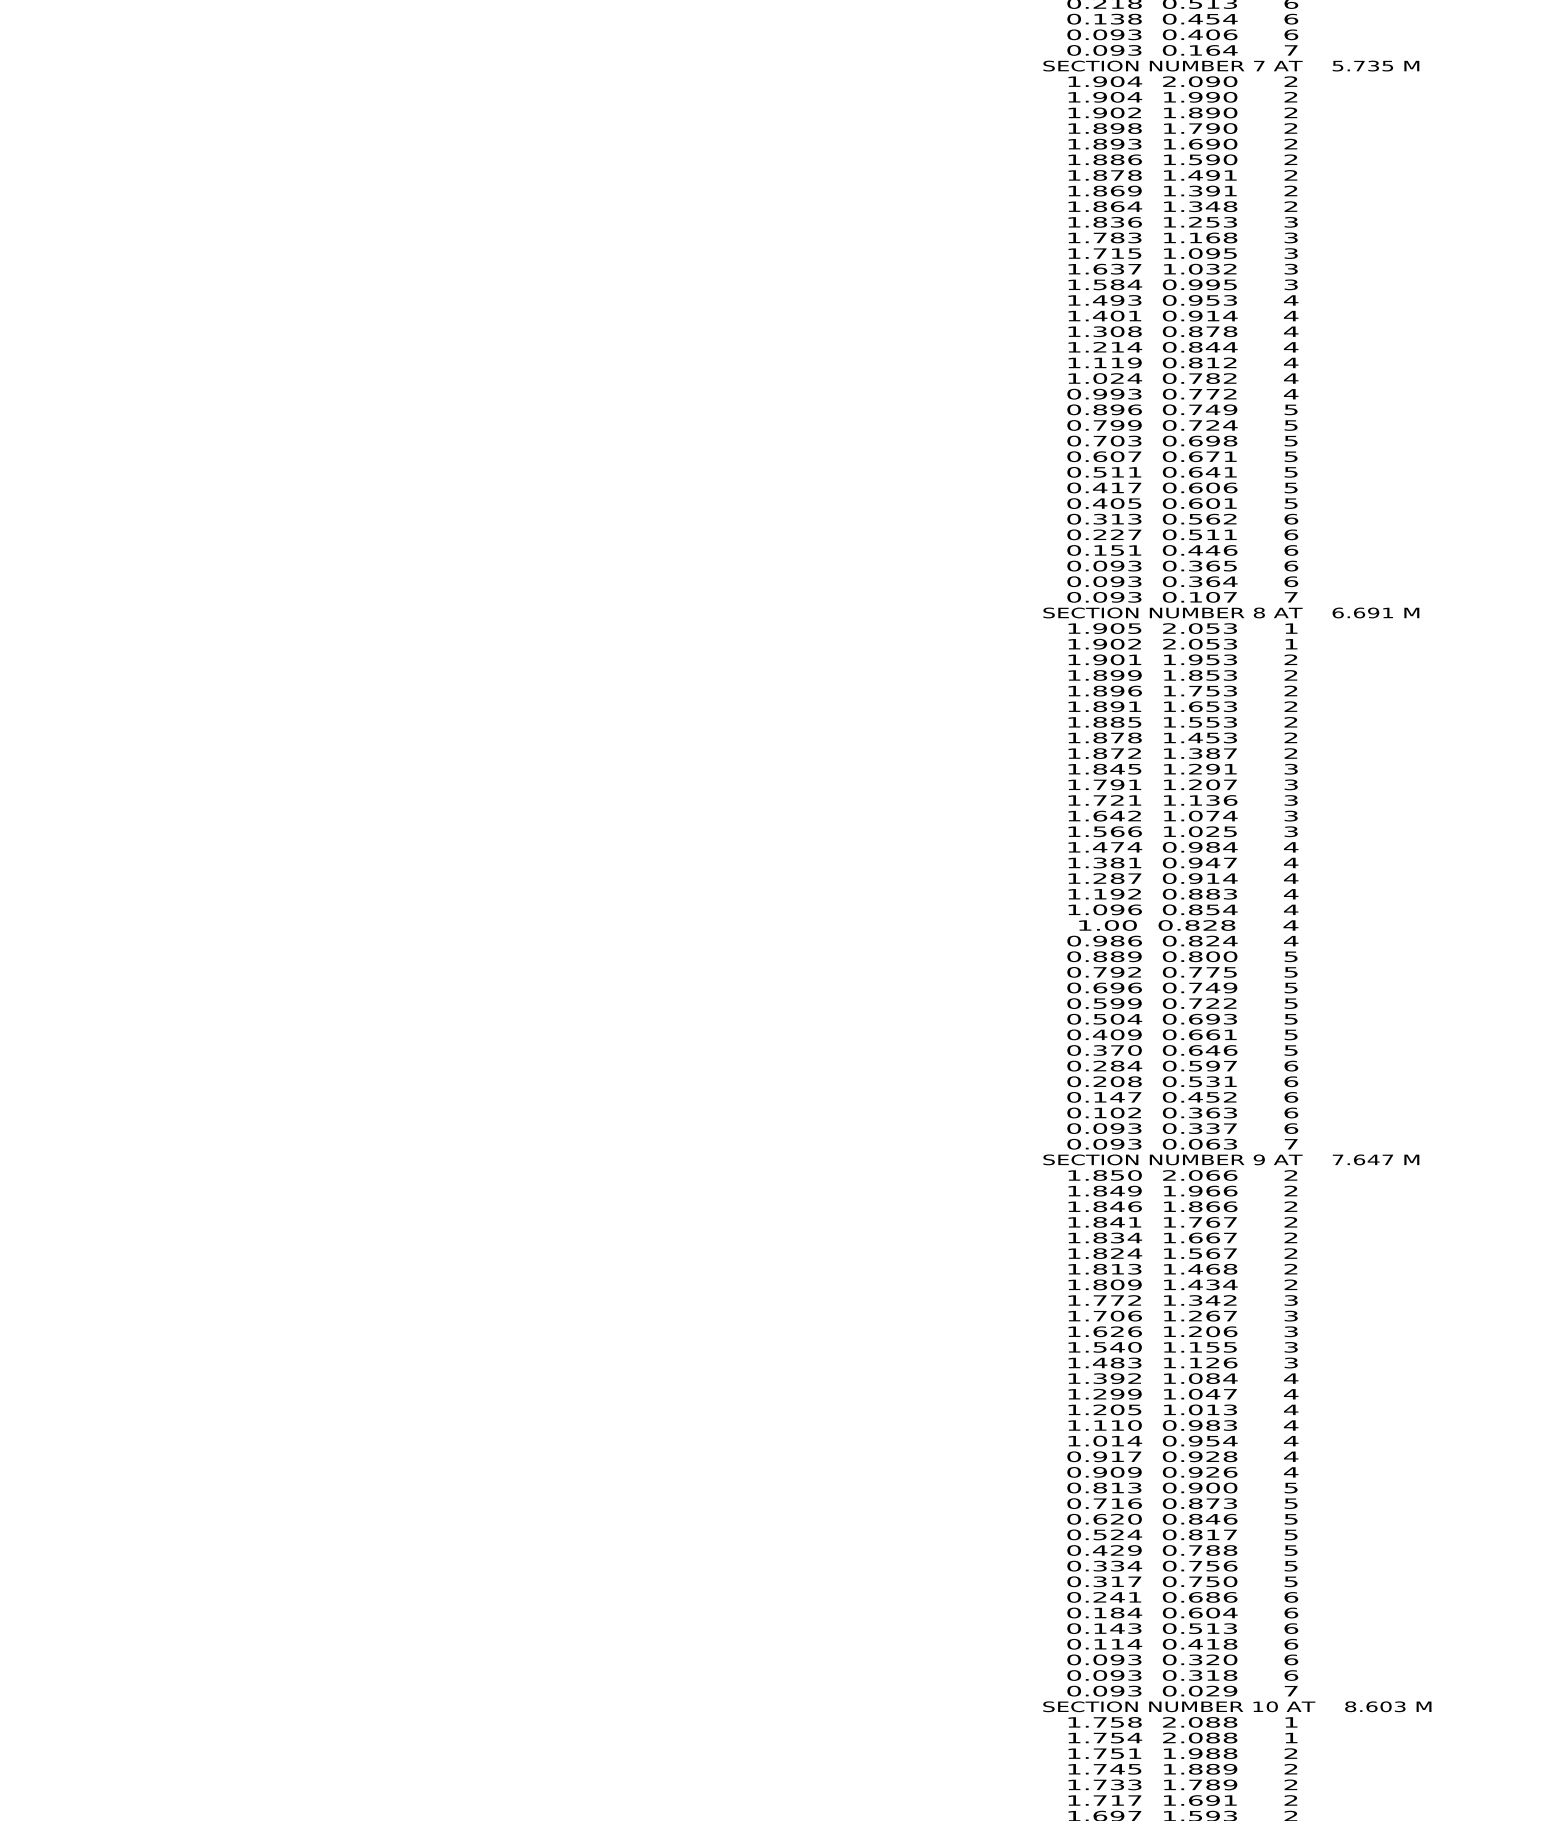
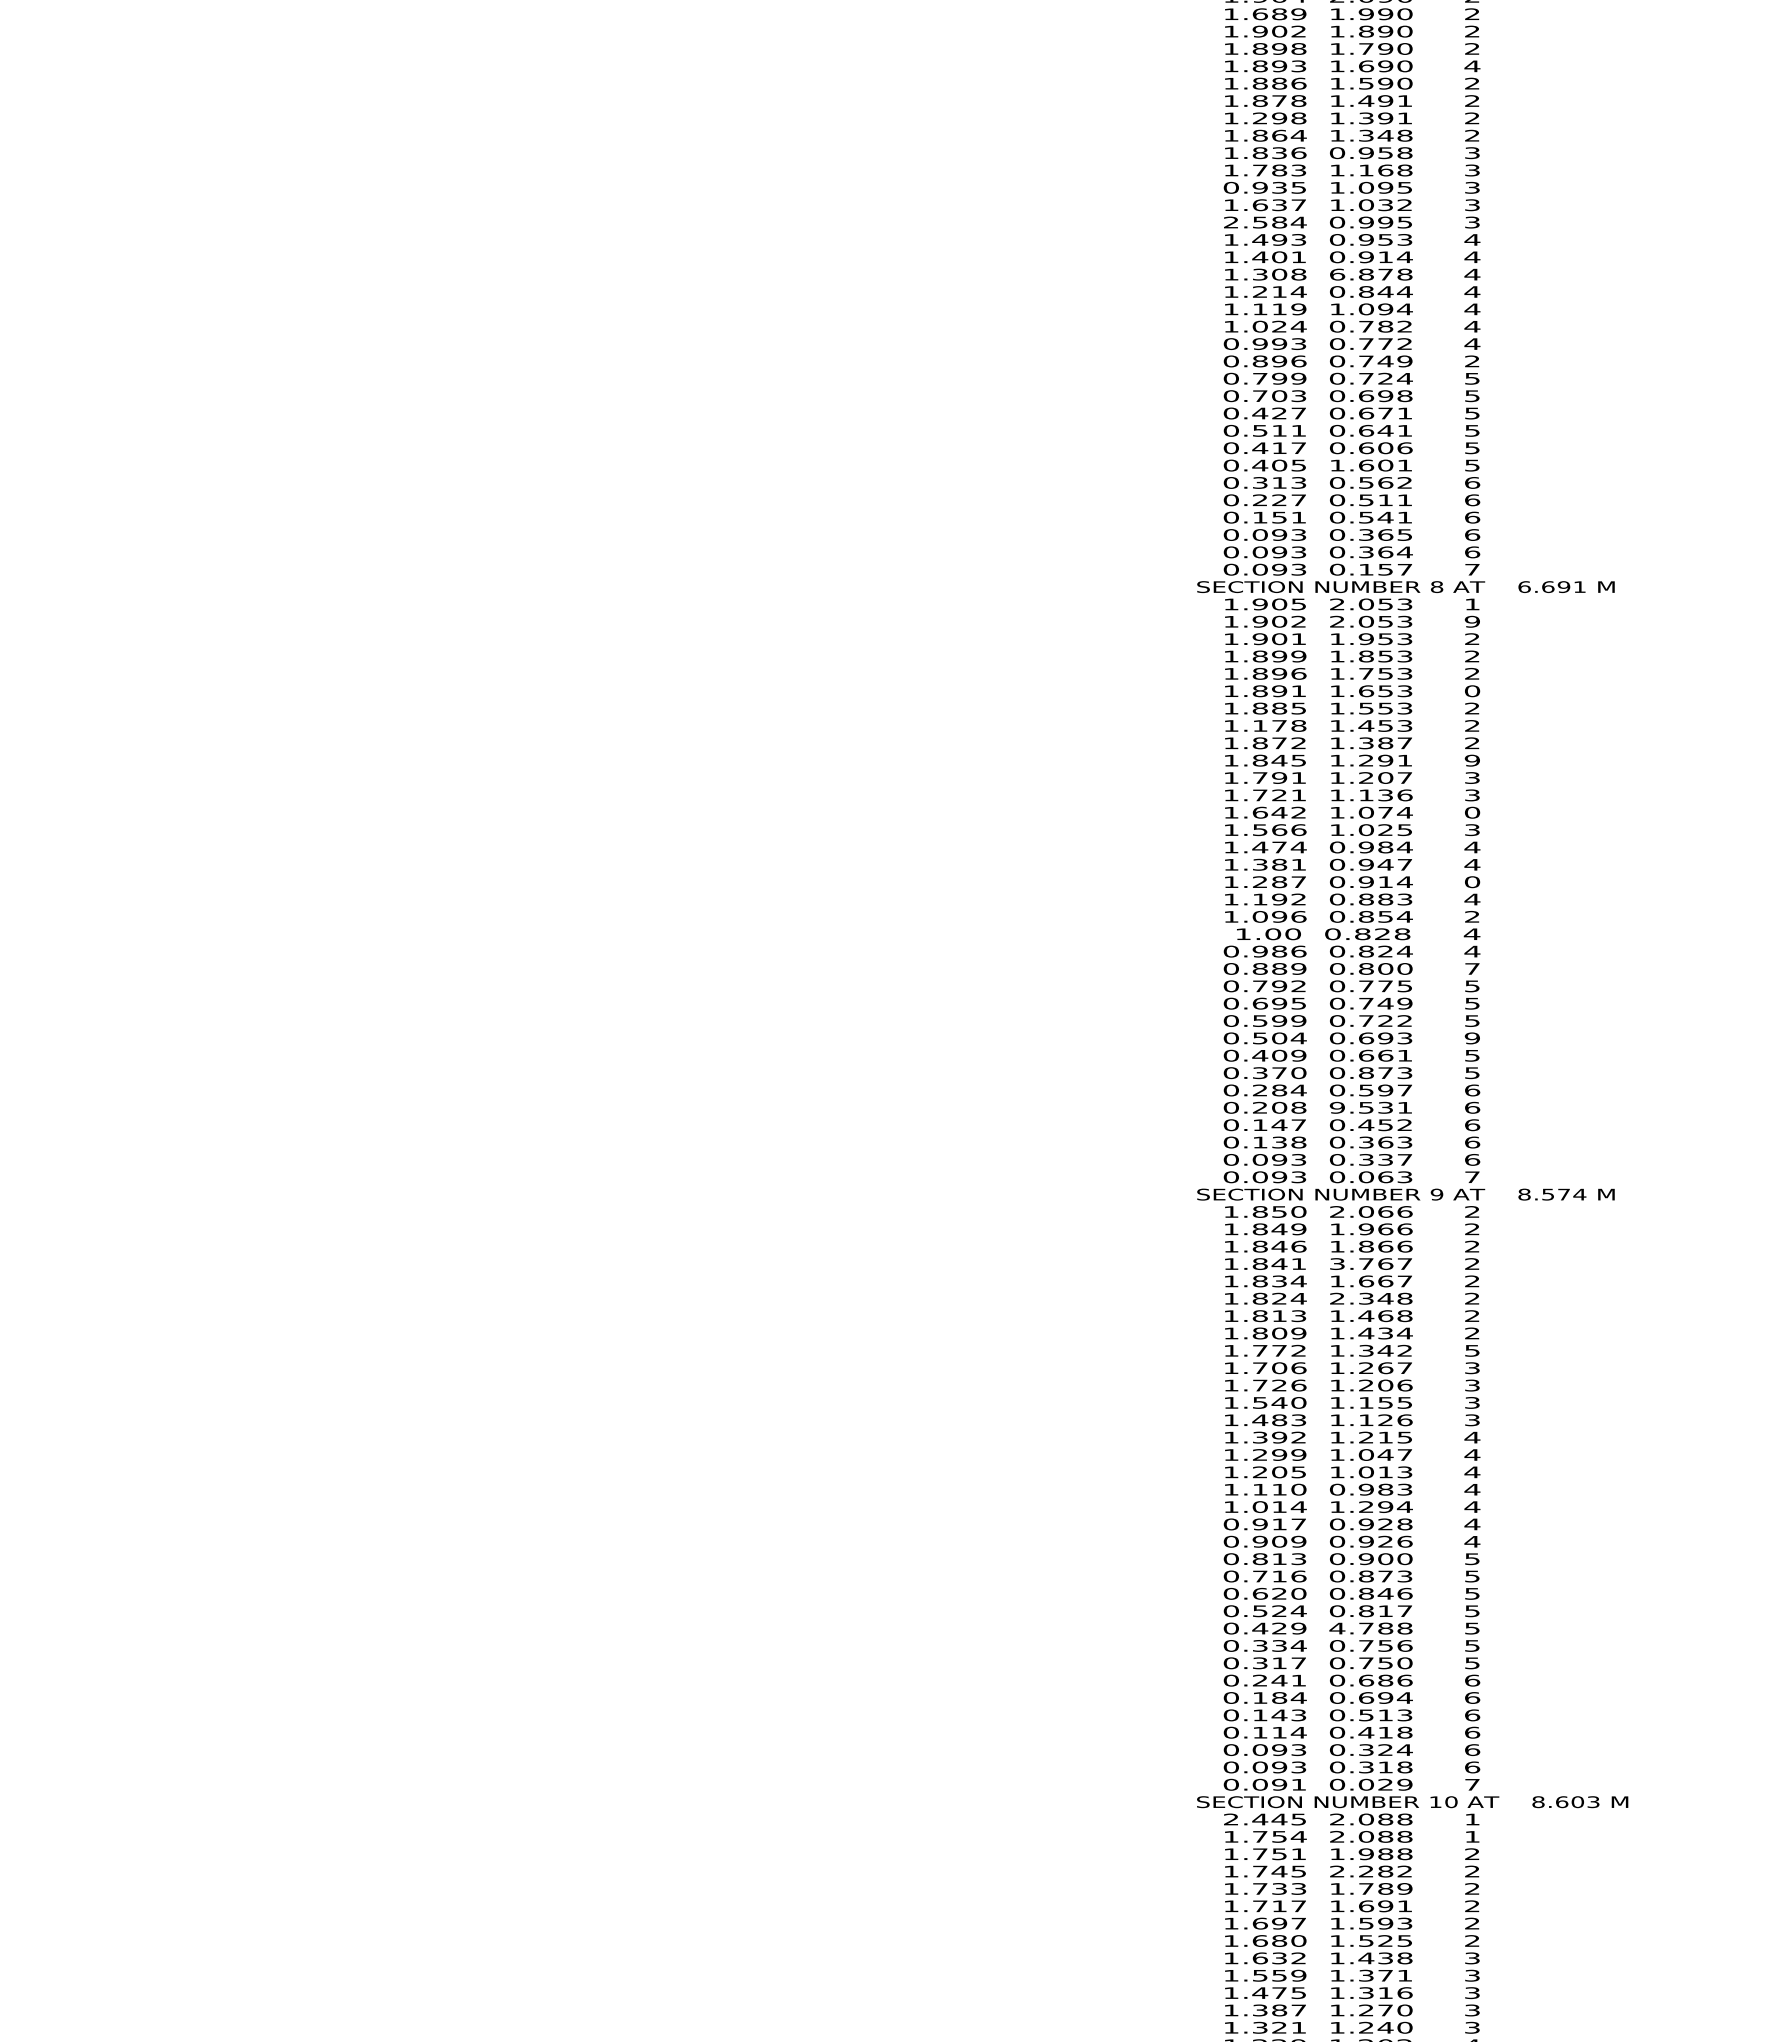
text: (1117, 97) -> (1279, 14), 1.904 -> 1.689
text: (1291, 144) -> (1472, 66), 2 -> 4
text: (1117, 191) -> (1279, 118), 1.869 -> 1.298
text: (1200, 222) -> (1371, 153), 1.253 -> 0.958
text: (1094, 253) -> (1254, 187), 1.715 -> 0.935
text: (1074, 284) -> (1231, 222), 1.584 -> 2.584
text: (1169, 331) -> (1337, 274), 0.878 -> 6.878
text: (1200, 363) -> (1371, 309), 0.812 -> 1.094
text: (1291, 409) -> (1472, 361), 5 -> 2
text: (1108, 456) -> (1269, 413), 0.607 -> 0.427
text: (1169, 503) -> (1337, 465), 0.601 -> 1.601
text: (1212, 550) -> (1385, 517), 0.446 -> 0.541
text: (1212, 597) -> (1385, 569), 0.107 -> 0.157
text: (1290, 643) -> (1471, 621), 1 -> 9
text: (1291, 706) -> (1472, 691), 2 -> 0
text: (1099, 737) -> (1259, 725), 1.878 -> 1.178
text: (1290, 769) -> (1471, 760), 3 -> 9
text: (1291, 815) -> (1472, 812), 3 -> 0
text: (1291, 878) -> (1472, 882), 4 -> 0
text: (1291, 909) -> (1472, 916), 4 -> 2
text: (1291, 956) -> (1472, 968), 5 -> 7
text: (1134, 987) -> (1298, 1003), 0.696 -> 0.695
text: (1290, 1019) -> (1471, 1038), 5 -> 9
text: (1212, 1050) -> (1385, 1073), 0.646 -> 0.873
text: (1169, 1081) -> (1337, 1107), 0.531 -> 9.531
text: (1126, 1112) -> (1289, 1142), 0.102 -> 0.138
text: (1363, 1159) -> (1552, 1194), 7.647 -> 8.574
text: (1169, 1221) -> (1337, 1263), 1.767 -> 3.767
text: (1200, 1253) -> (1371, 1298), 1.567 -> 2.348
text: (1291, 1300) -> (1472, 1350), 3 -> 5
text: (1099, 1331) -> (1259, 1385), 1.626 -> 1.726
text: (1212, 1378) -> (1385, 1437), 1.084 -> 1.215
text: (1191, 1440) -> (1361, 1506), 0.954 -> 1.294
text: (1169, 1550) -> (1337, 1628), 0.788 -> 4.788
text: (1212, 1612) -> (1385, 1697), 0.604 -> 0.694
text: (1230, 1659) -> (1404, 1749), 0.320 -> 0.324
text: (1134, 1690) -> (1298, 1784), 0.093 -> 0.091
text: (1104, 1722) -> (1265, 1819), 1.758 -> 2.445
text: (1200, 1769) -> (1371, 1871), 1.889 -> 2.282

